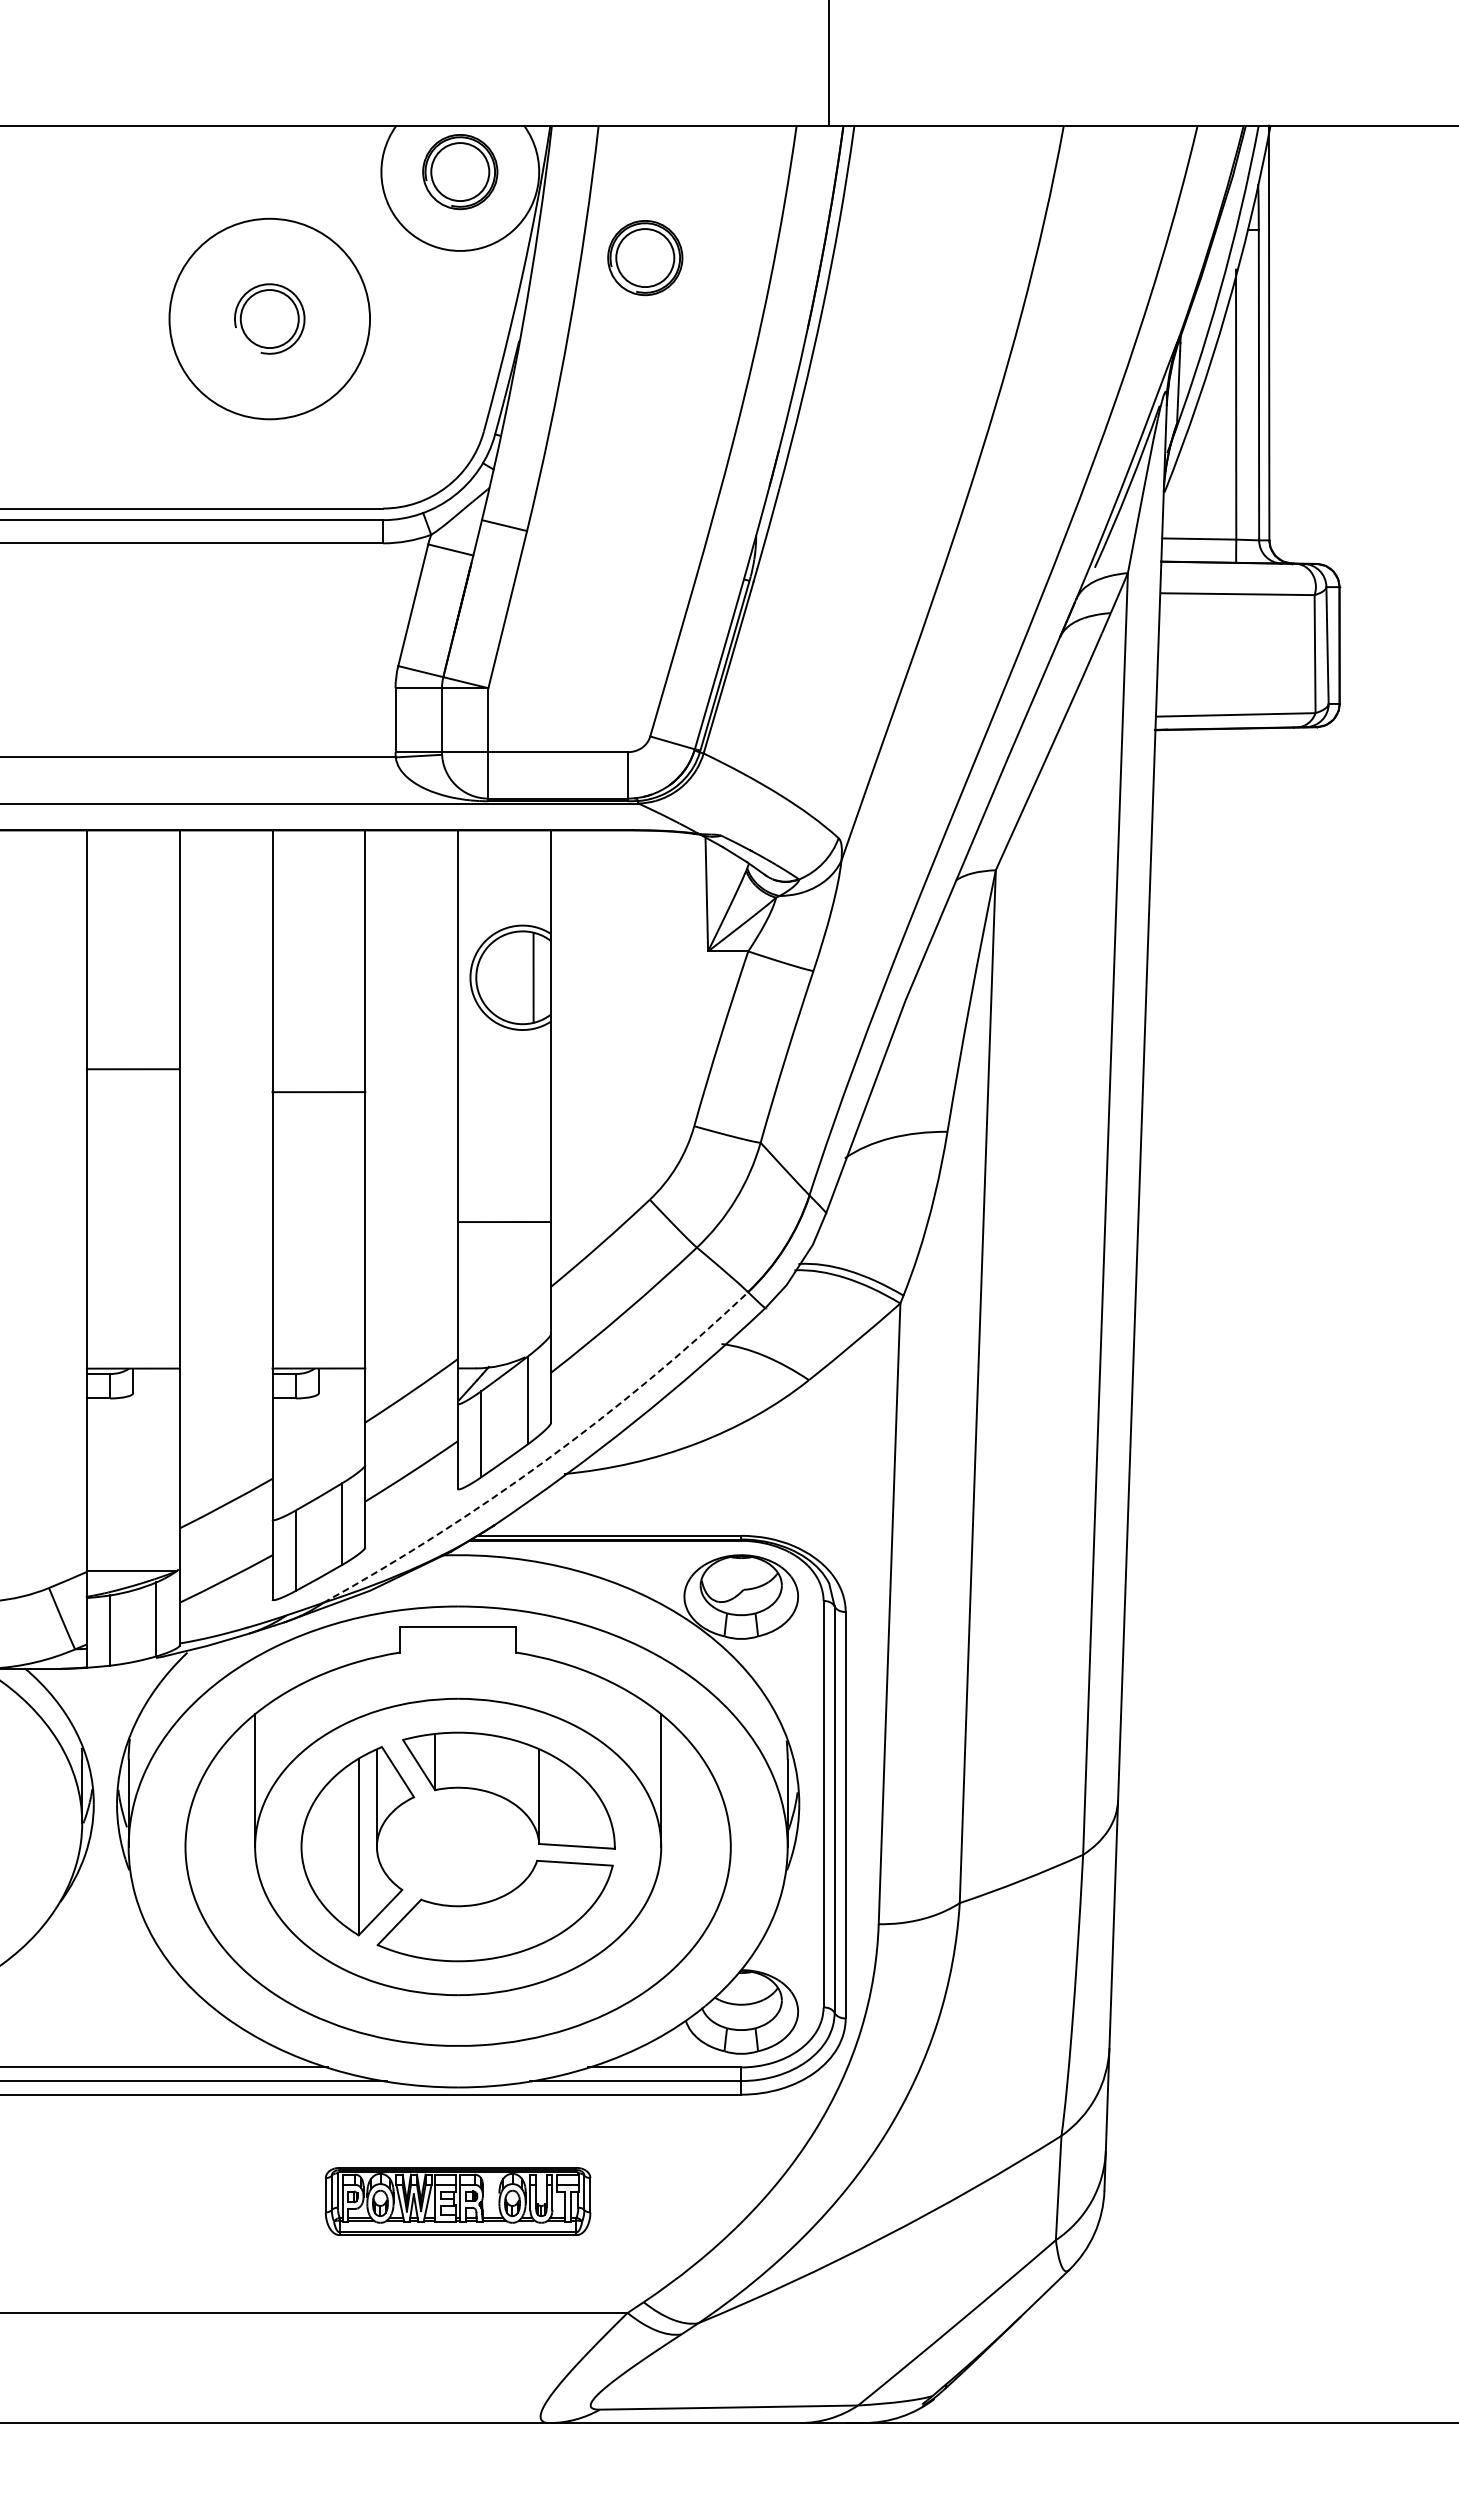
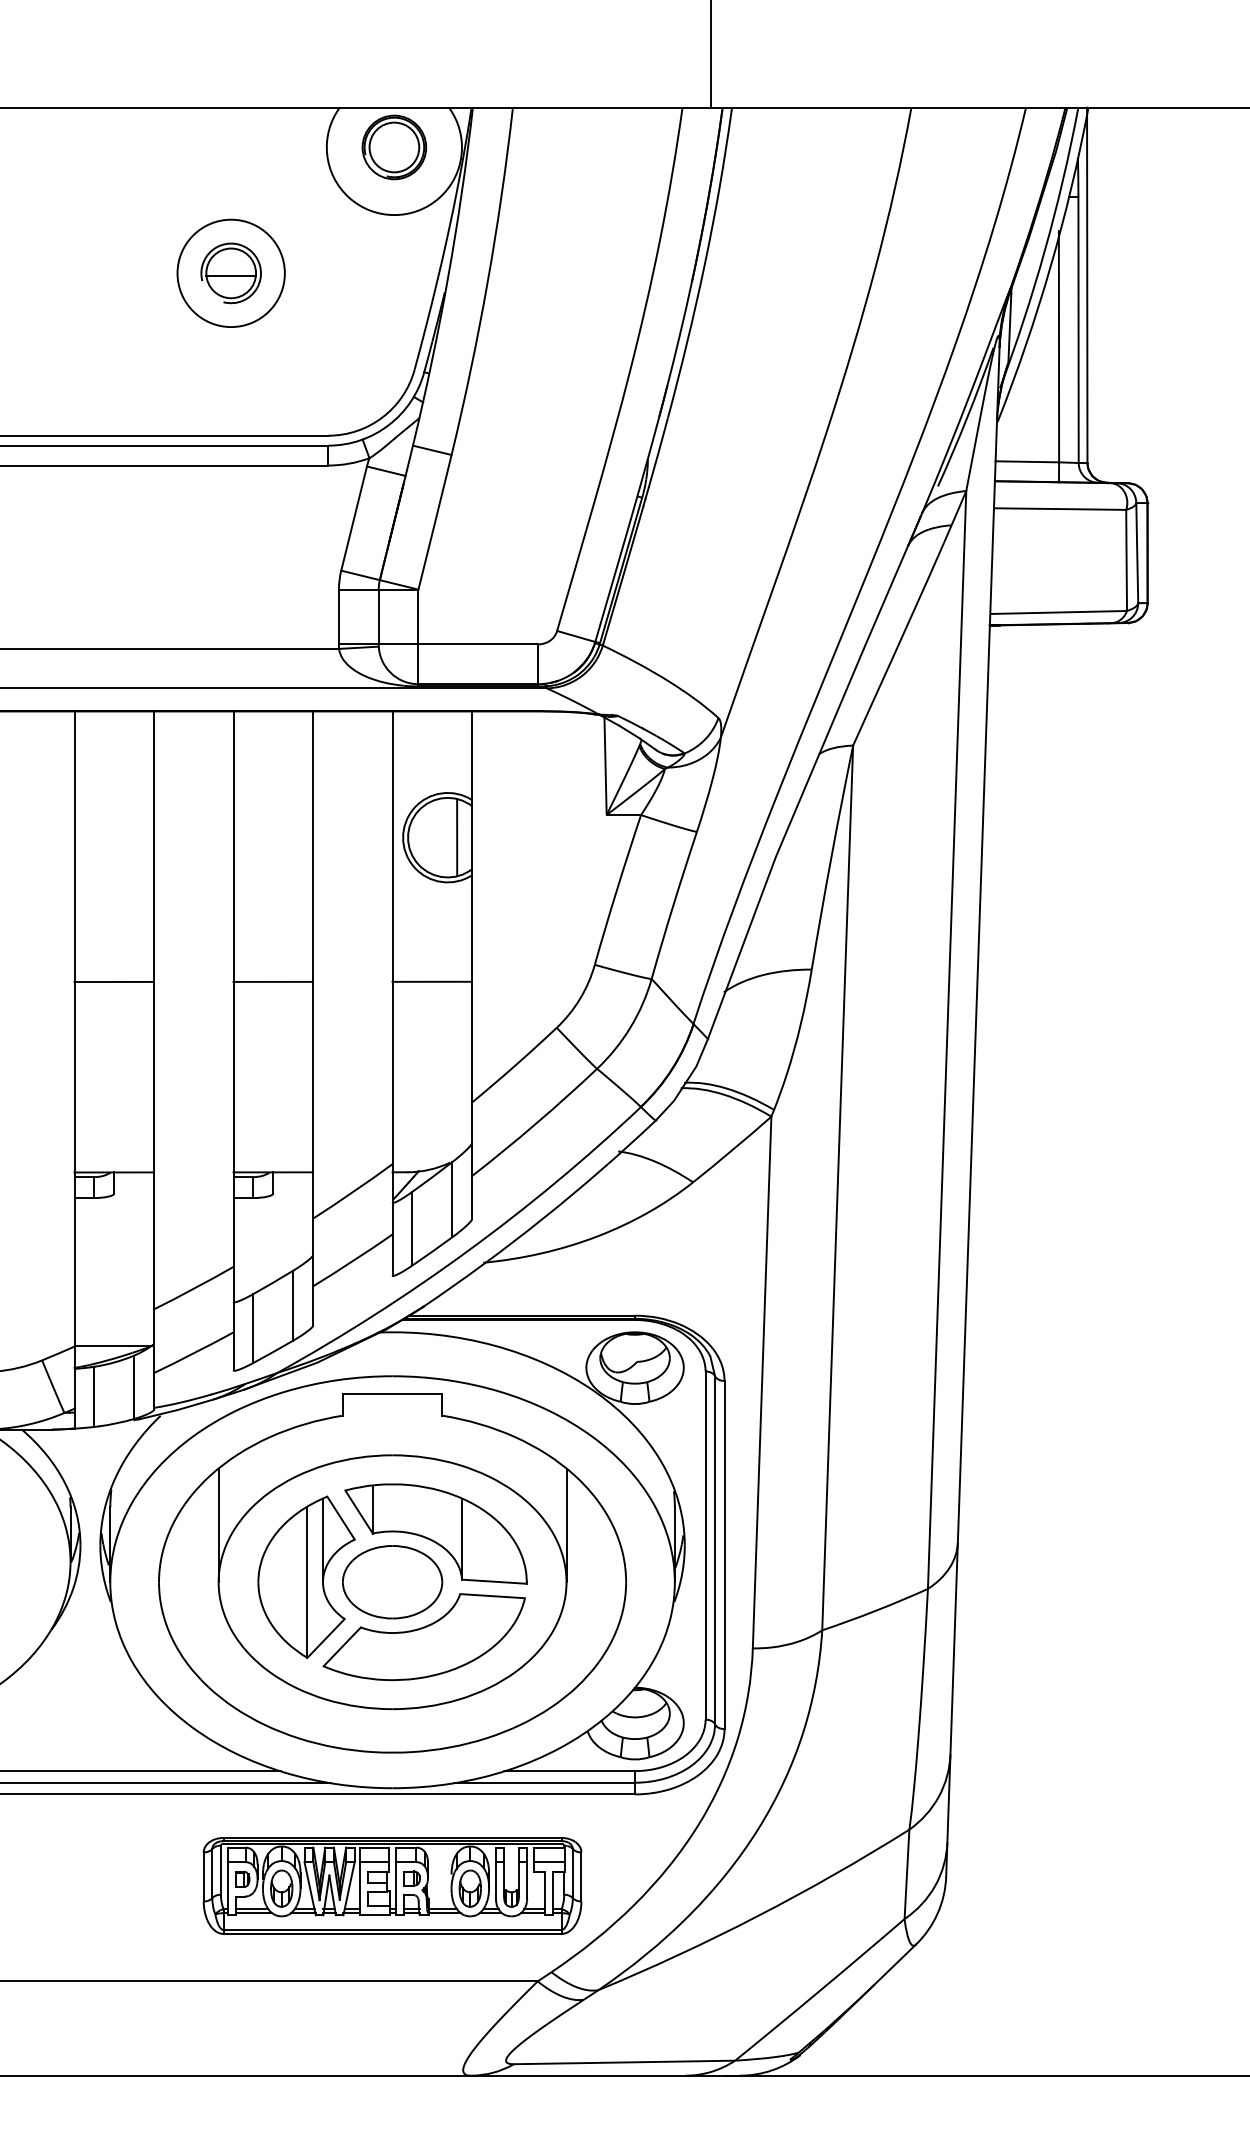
part: (645, 258) -> (553, 221), removed
circle: (269, 318) -> (230, 272), size x0.62
line: (269, 322) -> (230, 276), added
line: (132, 1069) -> (113, 982), moved
line: (318, 1092) -> (272, 982), moved
line: (504, 1222) -> (432, 982), moved
arc: (545, 1460) -> (467, 1251), dashed -> solid
part: (458, 1846) -> (392, 1581), added
part: (457, 2201) -> (392, 1885), size x1.67

